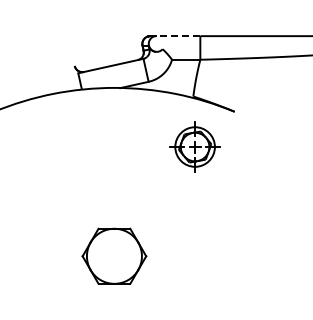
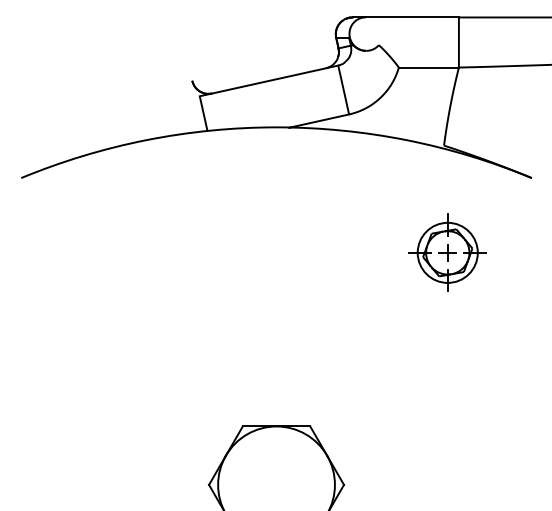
line: (178, 36) -> (412, 18), dashed -> solid
part: (194, 146) -> (446, 251), size x0.71

